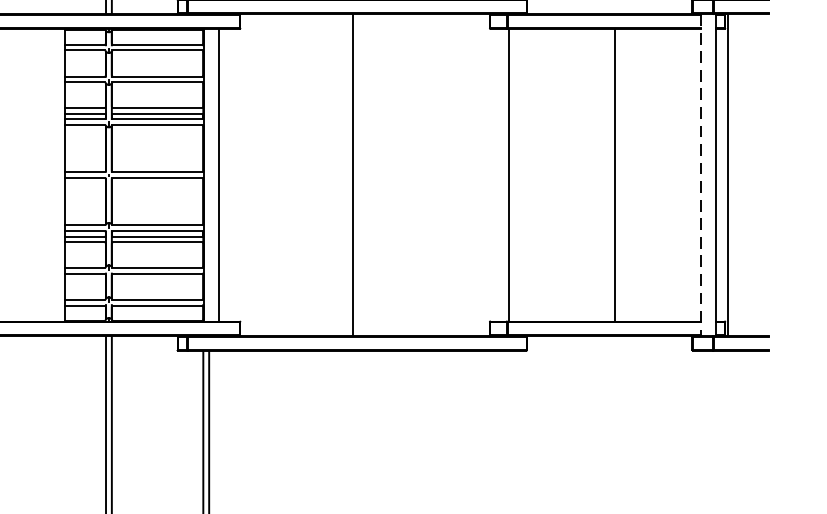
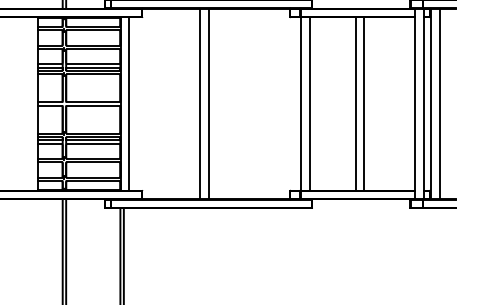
line: (338, 174) -> (200, 103), added
line: (523, 174) -> (310, 103), added
line: (599, 174) -> (355, 103), added
line: (741, 174) -> (439, 103), added
line: (701, 176) -> (415, 104), dashed -> solid

